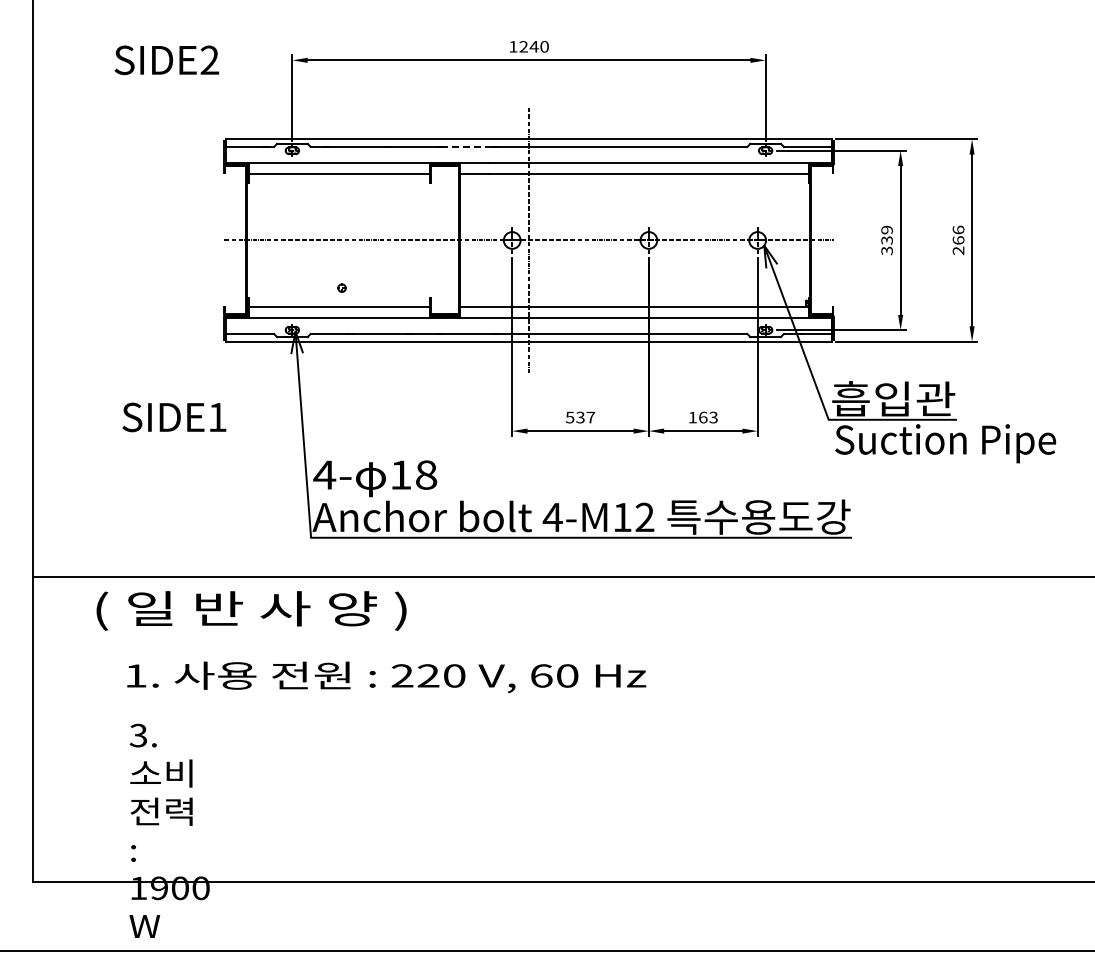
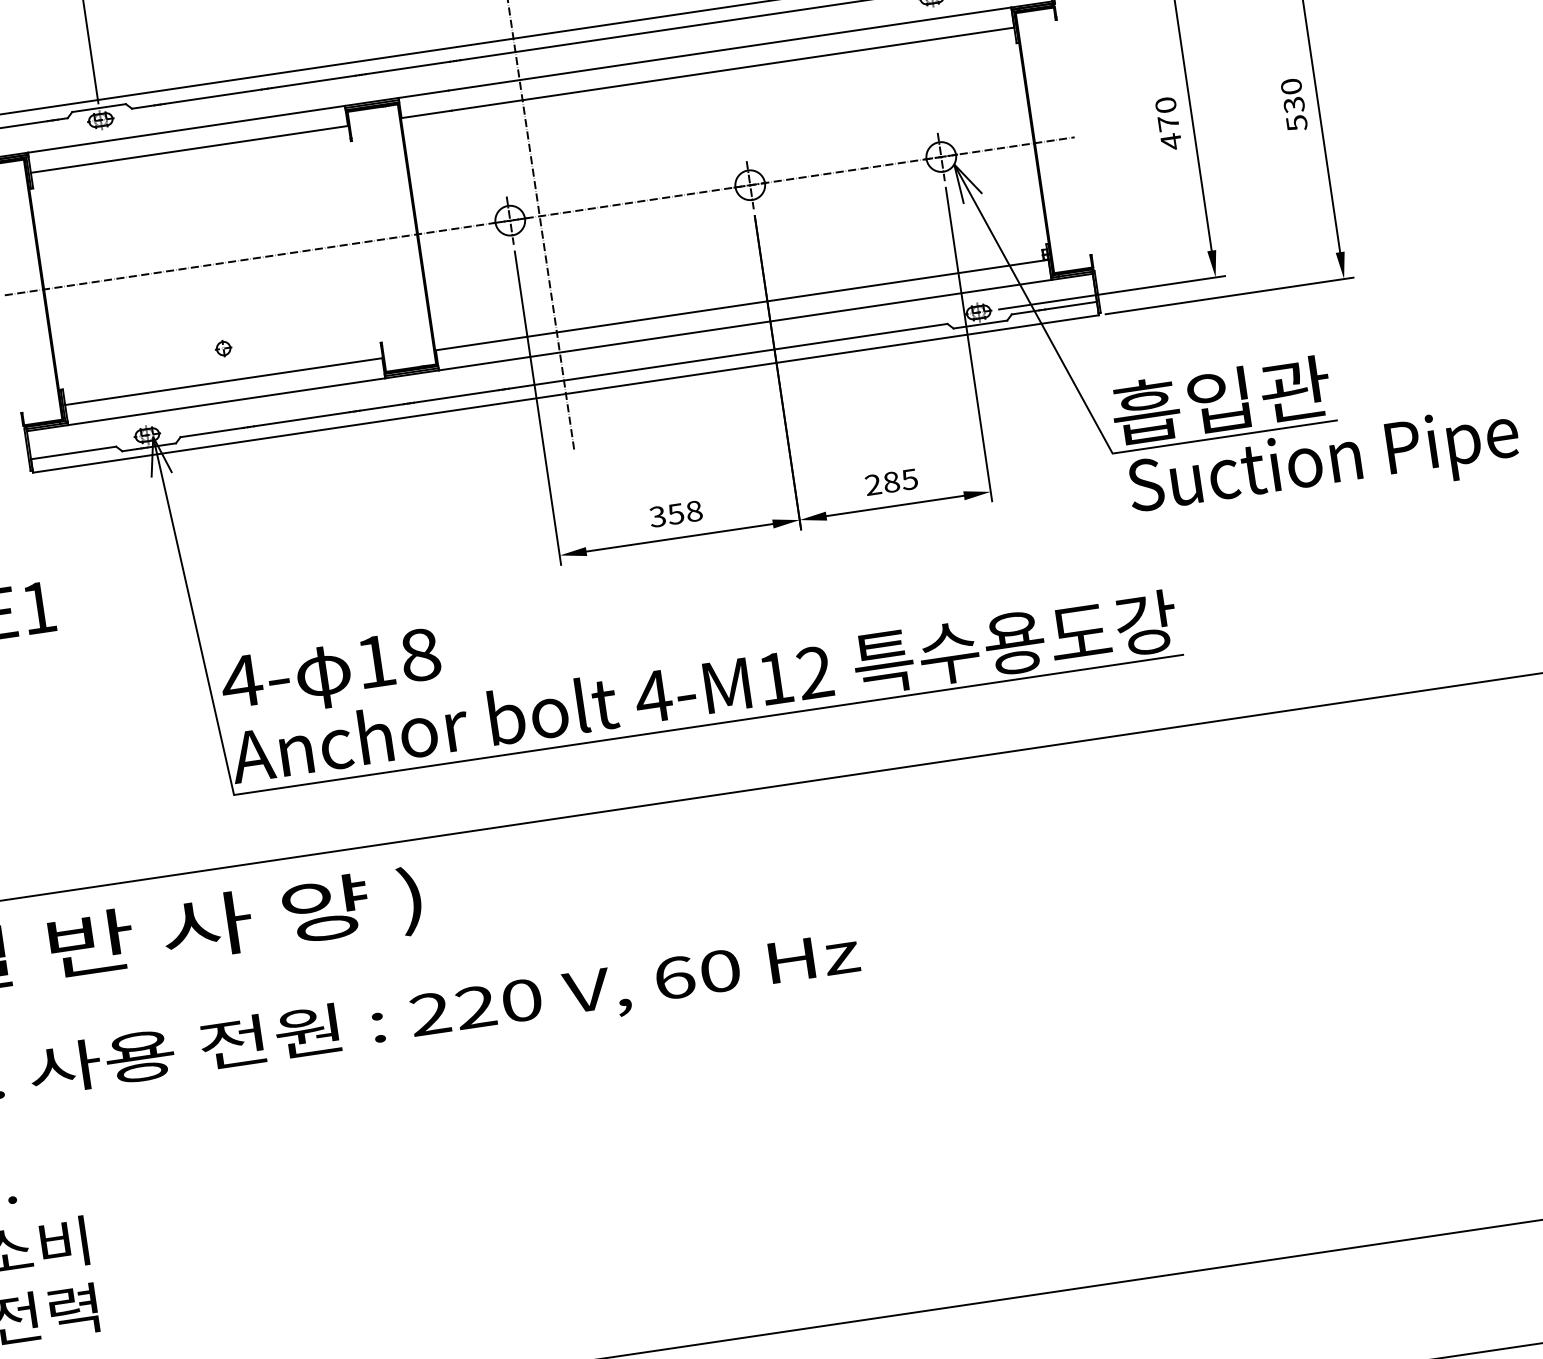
line: (467, 146) -> (407, 67), dashed -> solid
text: (886, 240) -> (1167, 123), 339 -> 470
text: (958, 240) -> (1294, 104), 266 -> 530
text: (580, 417) -> (676, 513), 537 -> 358
text: (702, 417) -> (890, 482), 163 -> 285

